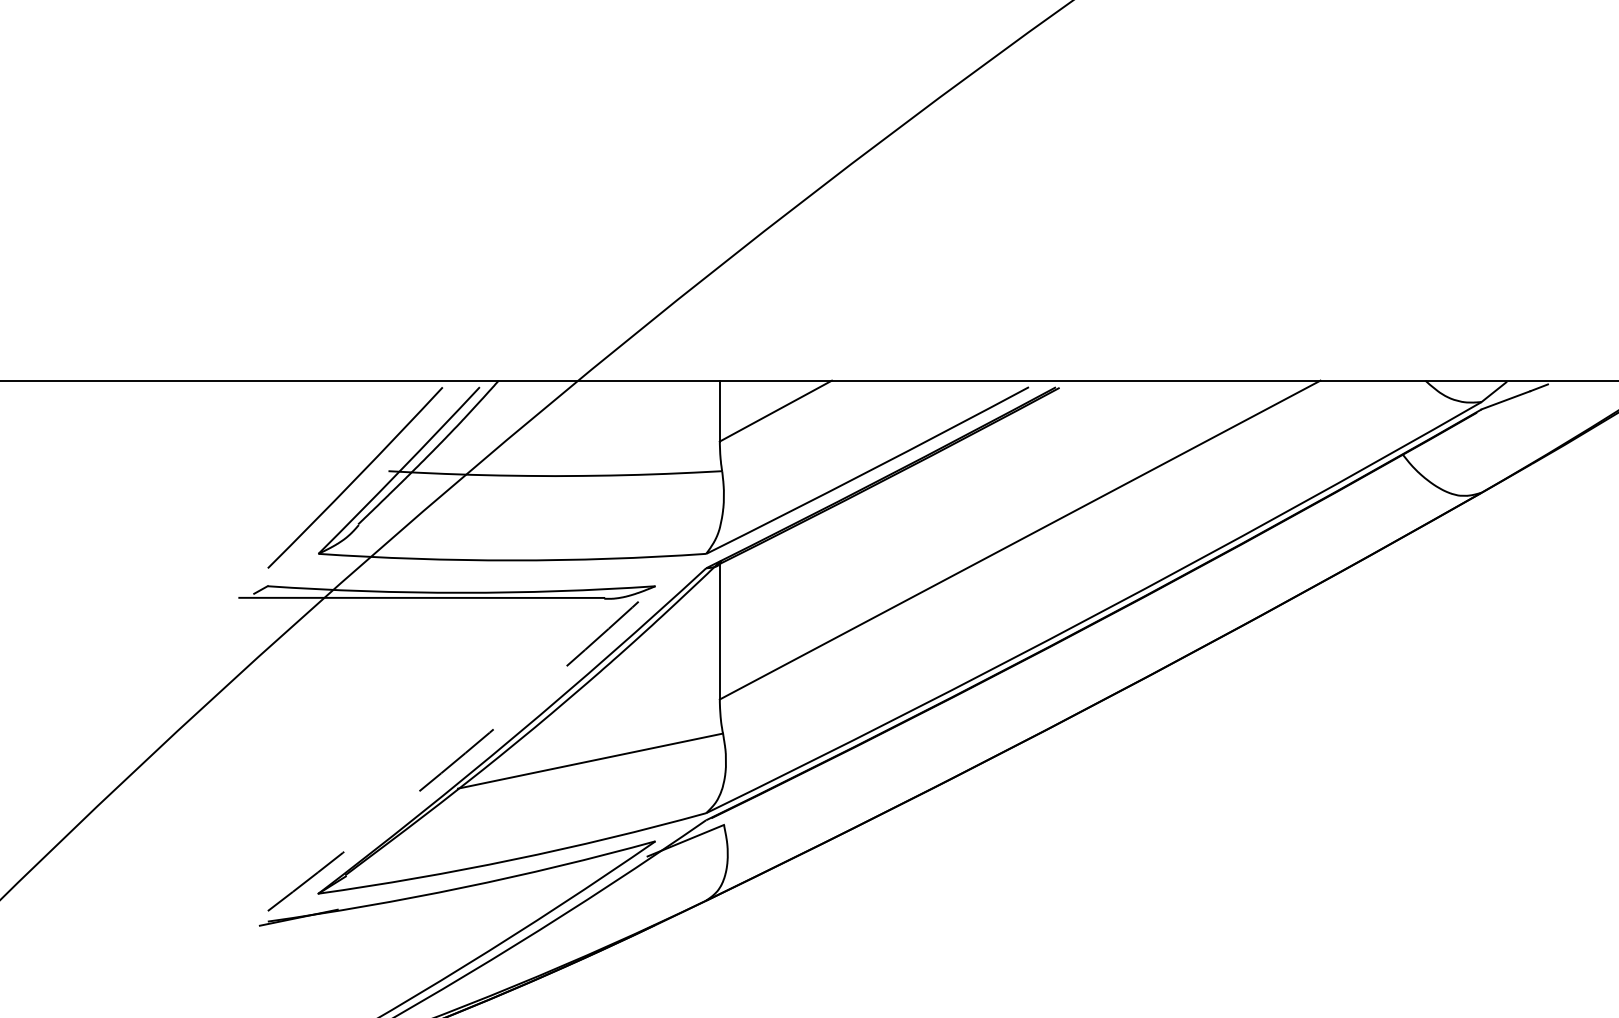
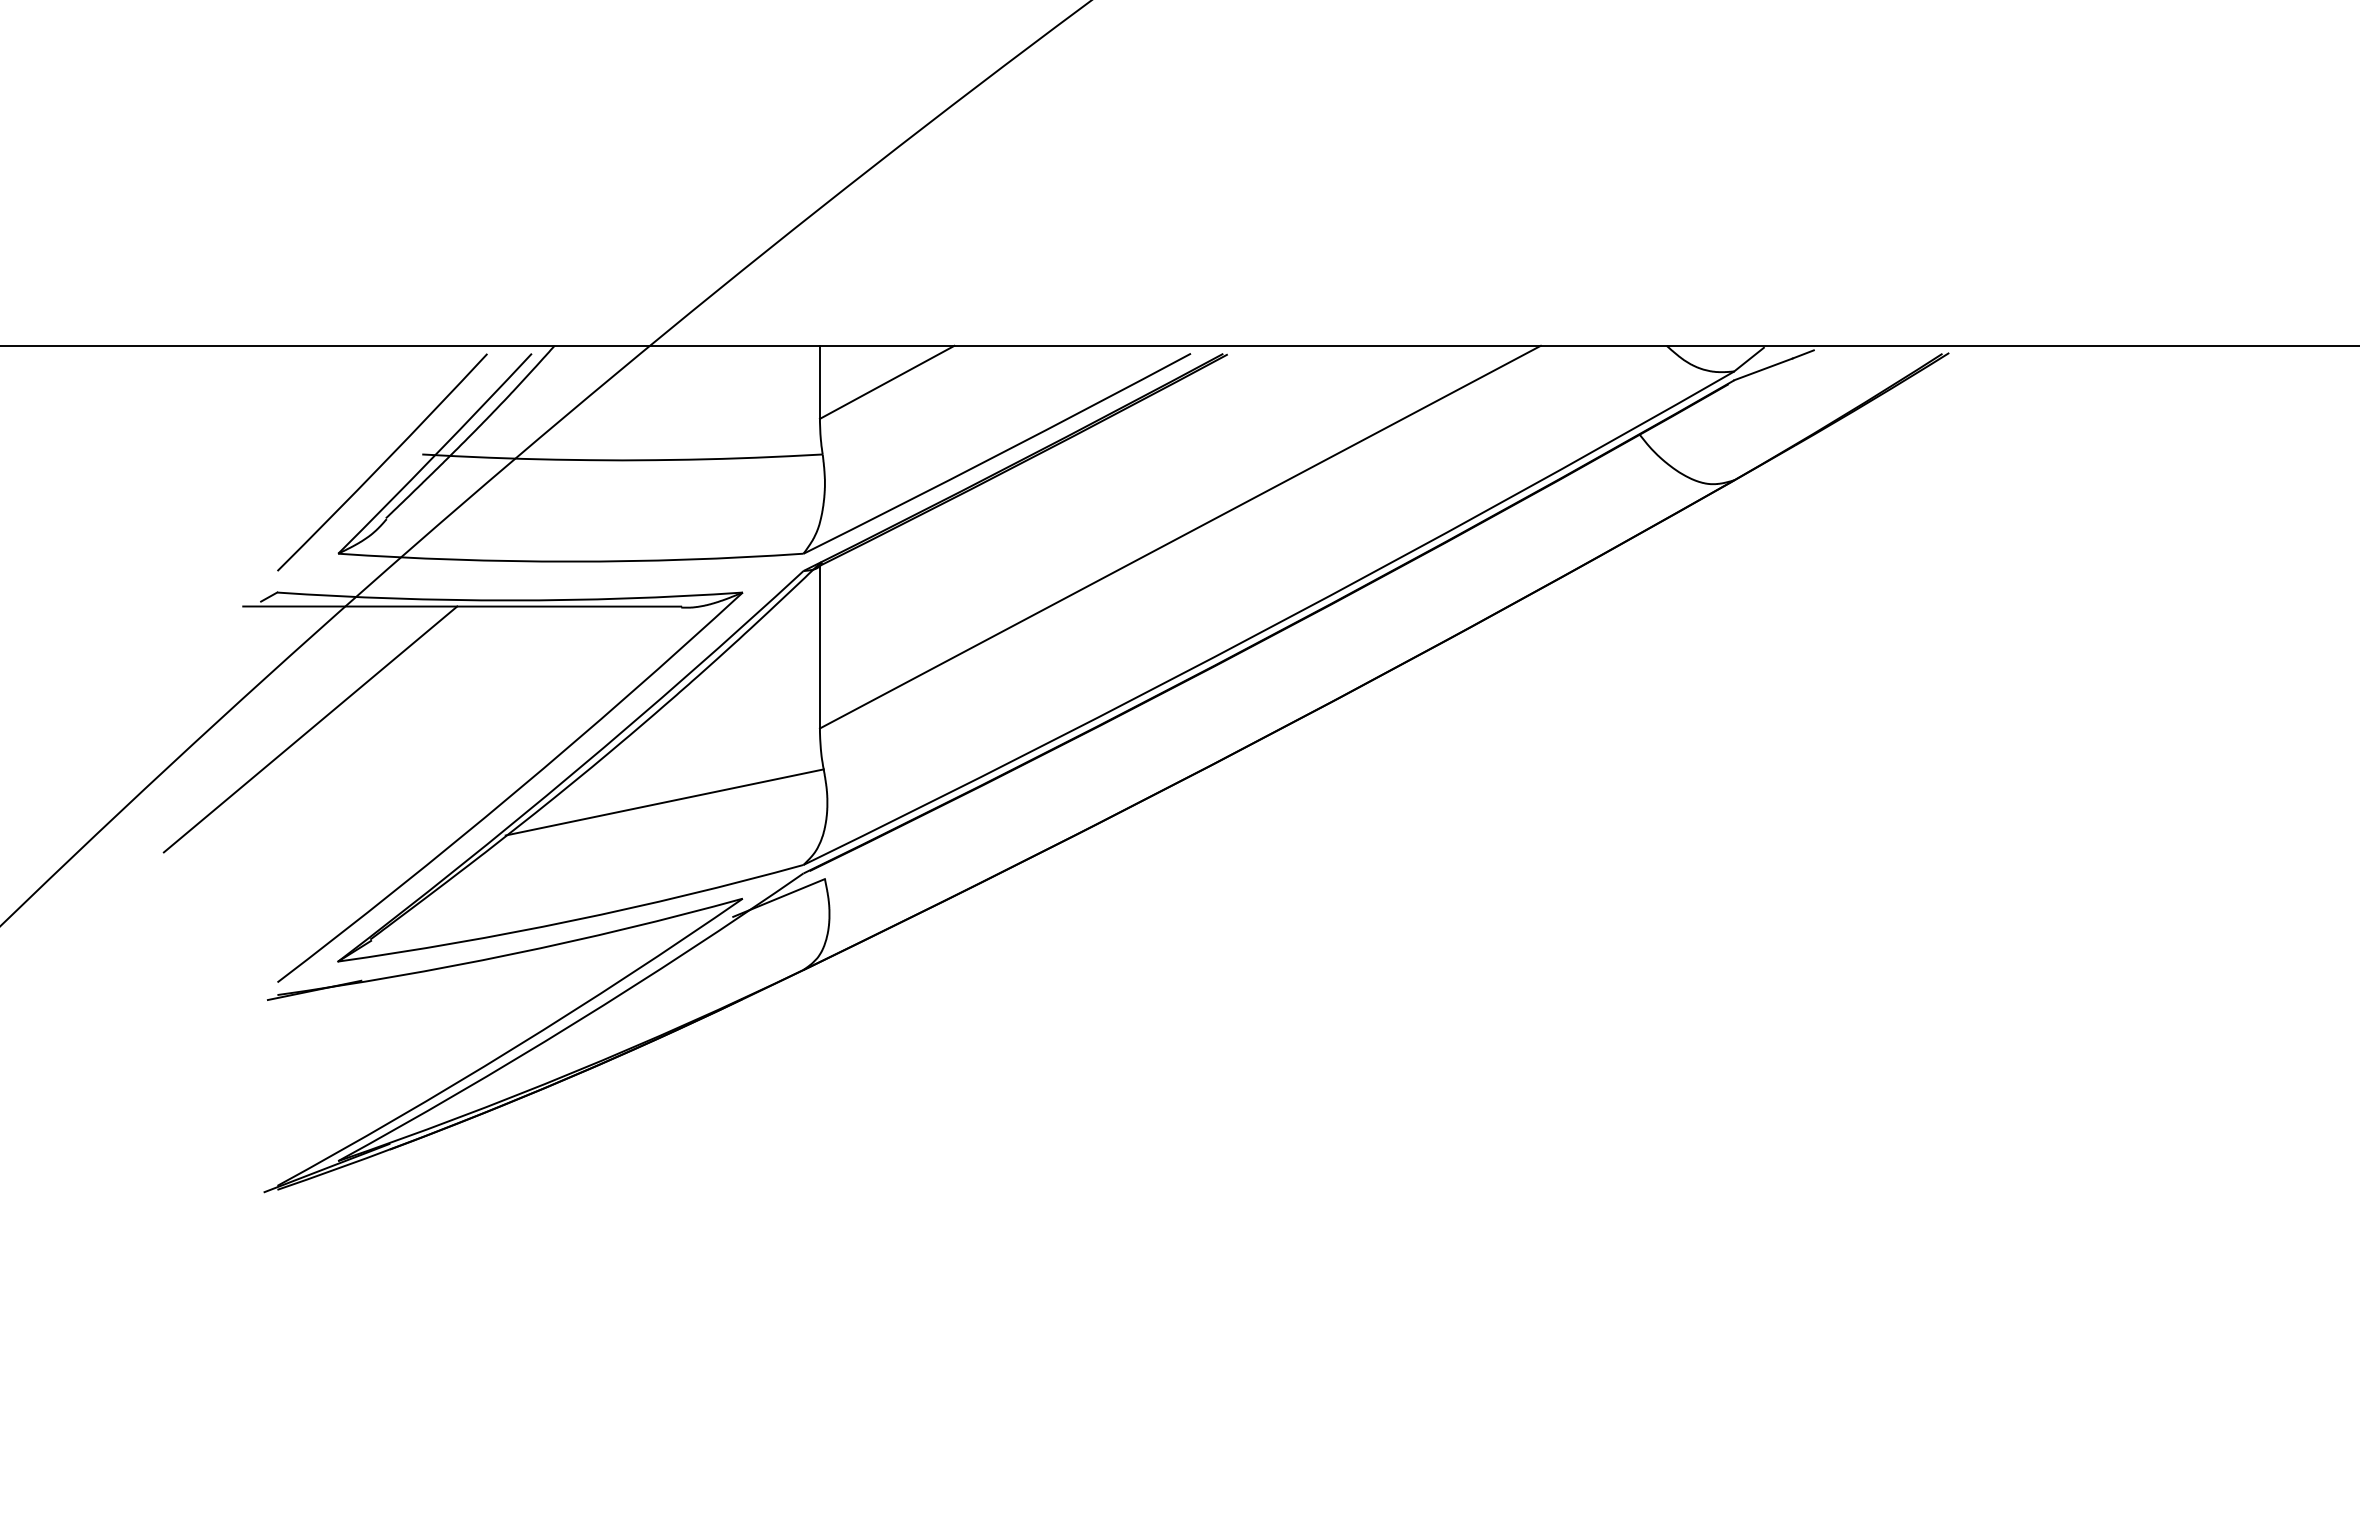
line: (295, 700) -> (310, 729), added
arc: (465, 752) -> (514, 792), dashed -> solid

